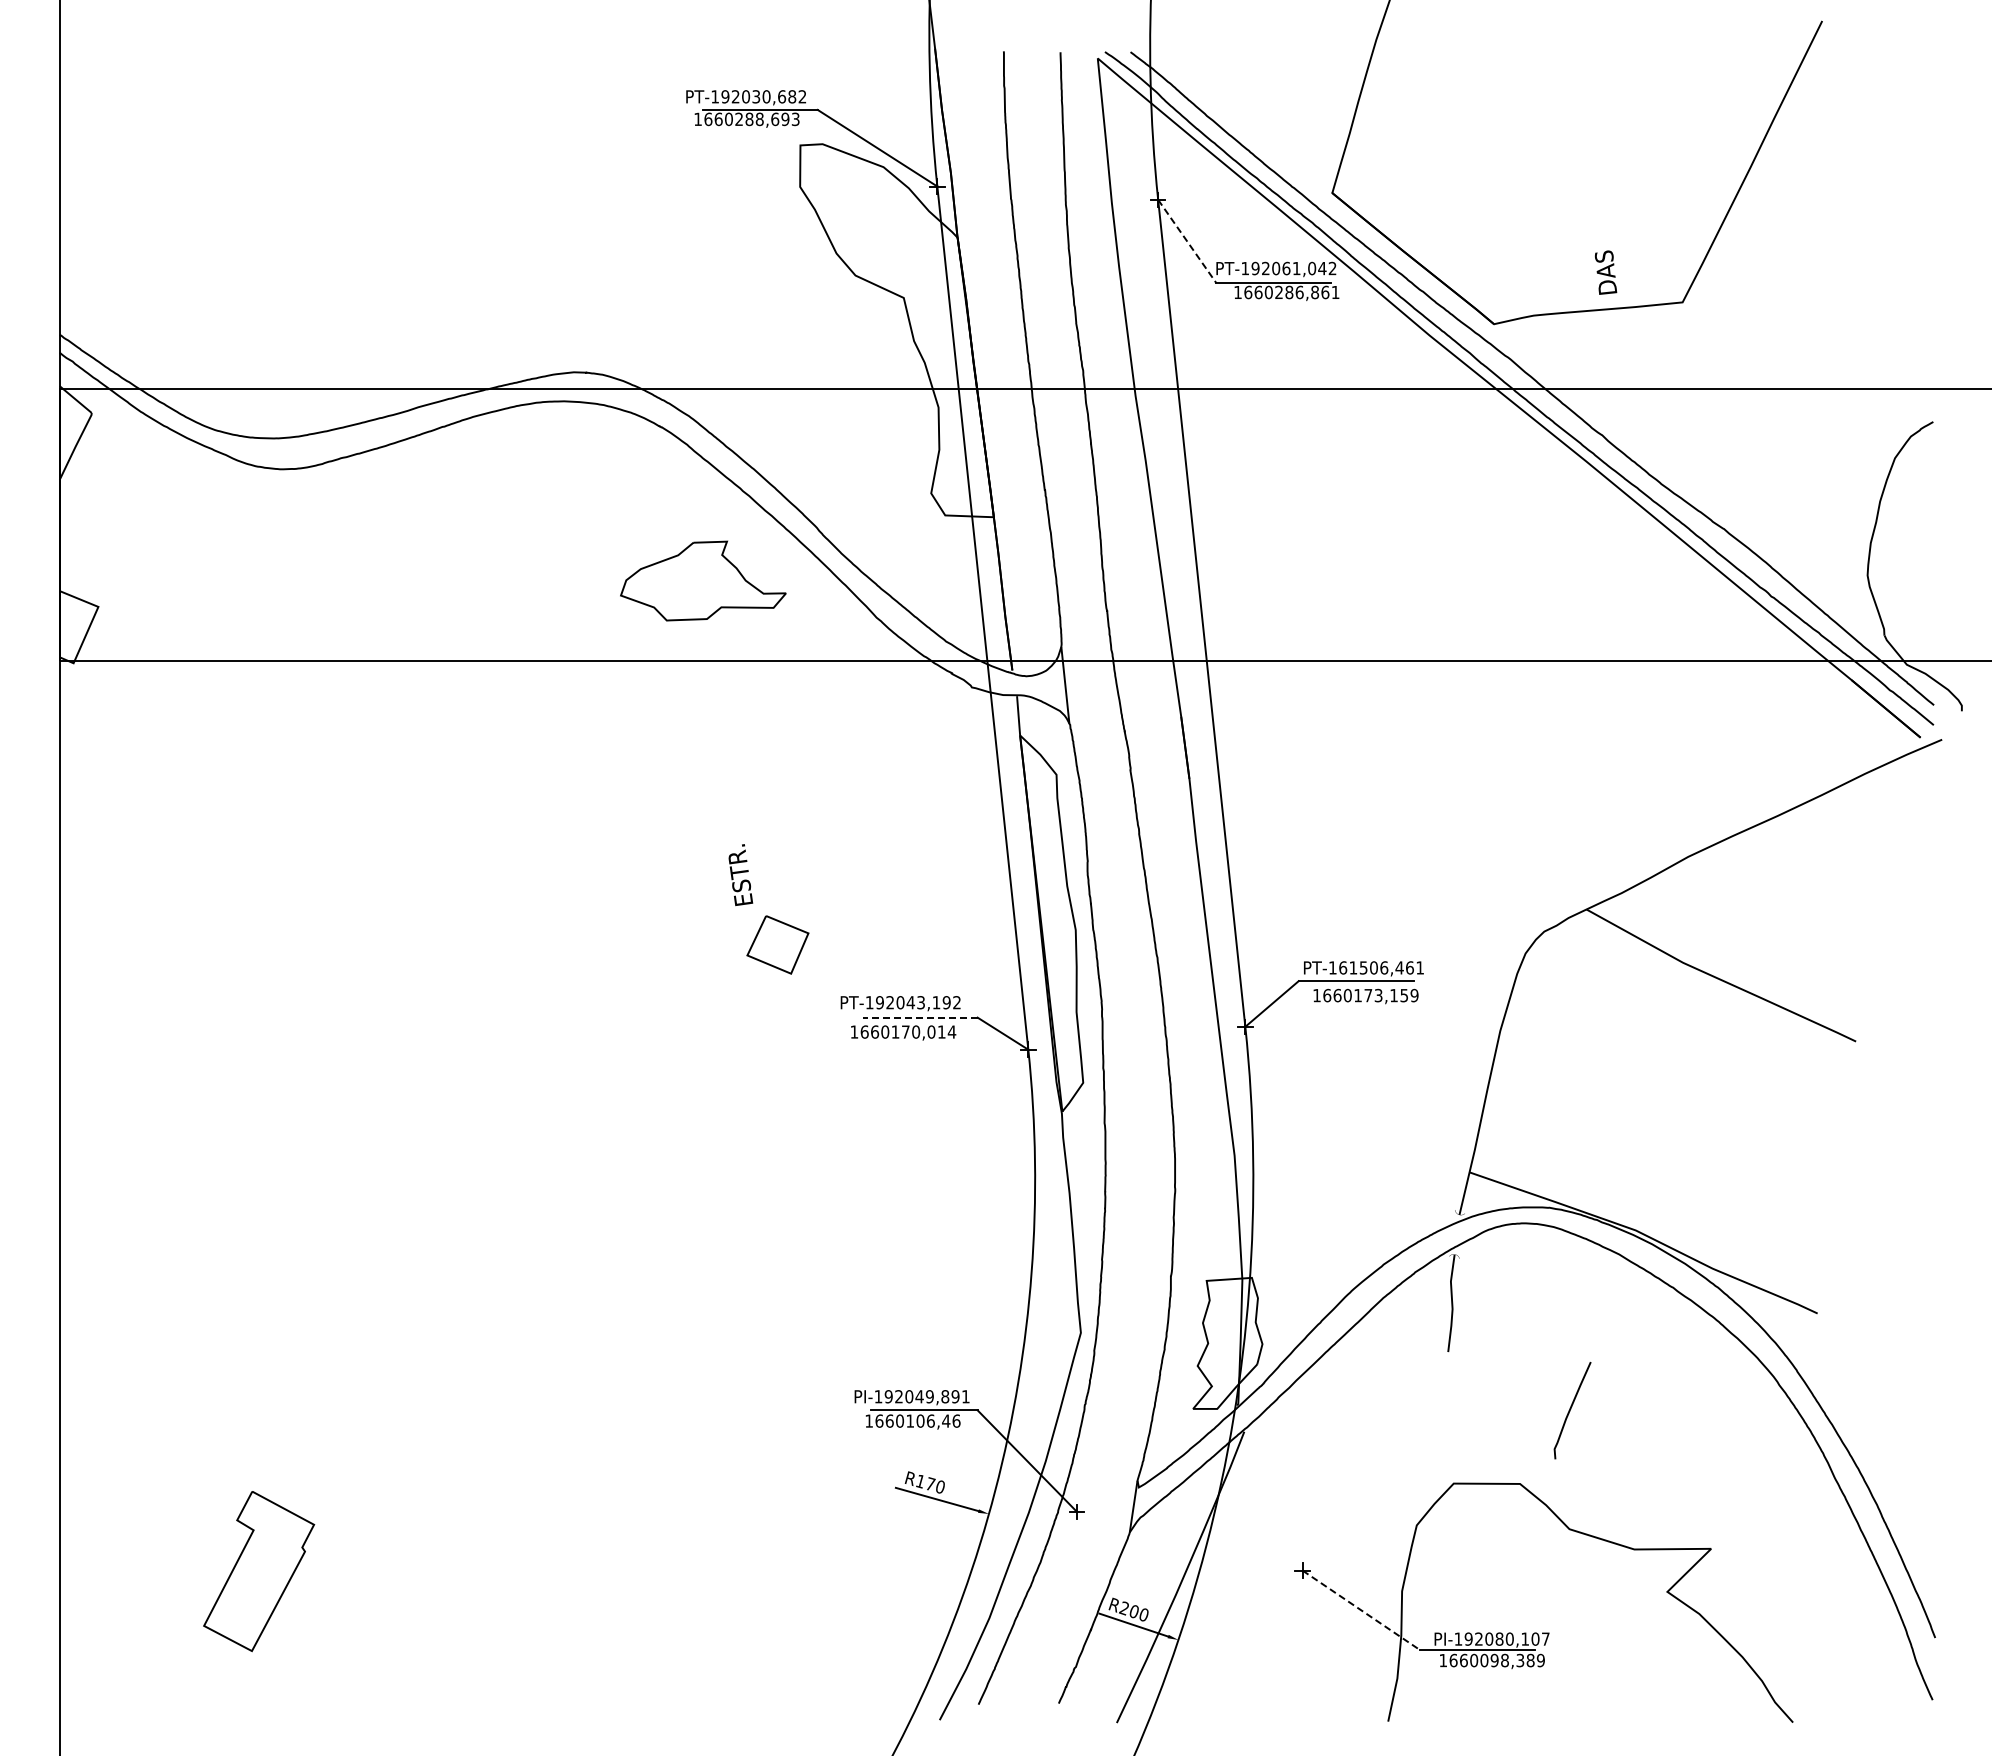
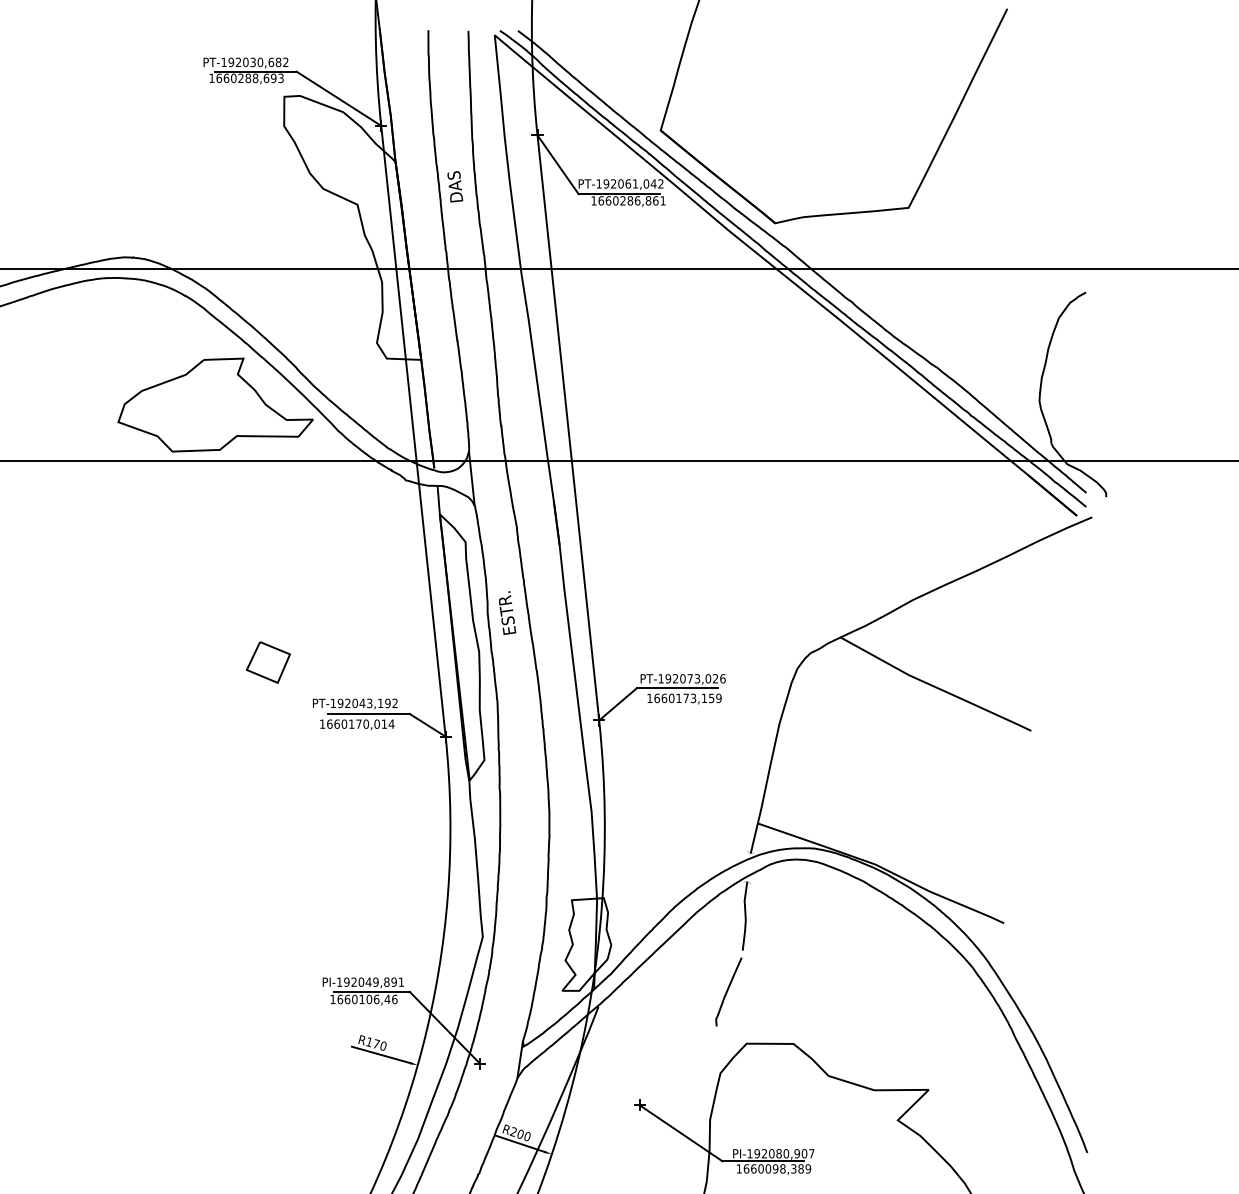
line: (1187, 241) -> (558, 164), dashed -> solid
text: (1606, 272) -> (455, 186), moved
part: (703, 580) -> (215, 404), size x1.67
text: (740, 874) -> (507, 612), moved
text: (1381, 967) -> (695, 678), PT-161506,461 -> PT-192073,026
line: (920, 1017) -> (369, 713), dashed -> solid
curve: (1571, 1409) -> (728, 991), moved
line: (1361, 1610) -> (681, 1133), dashed -> solid
text: (1525, 1638) -> (797, 1153), PI-192080,107 -> PI-192080,907

